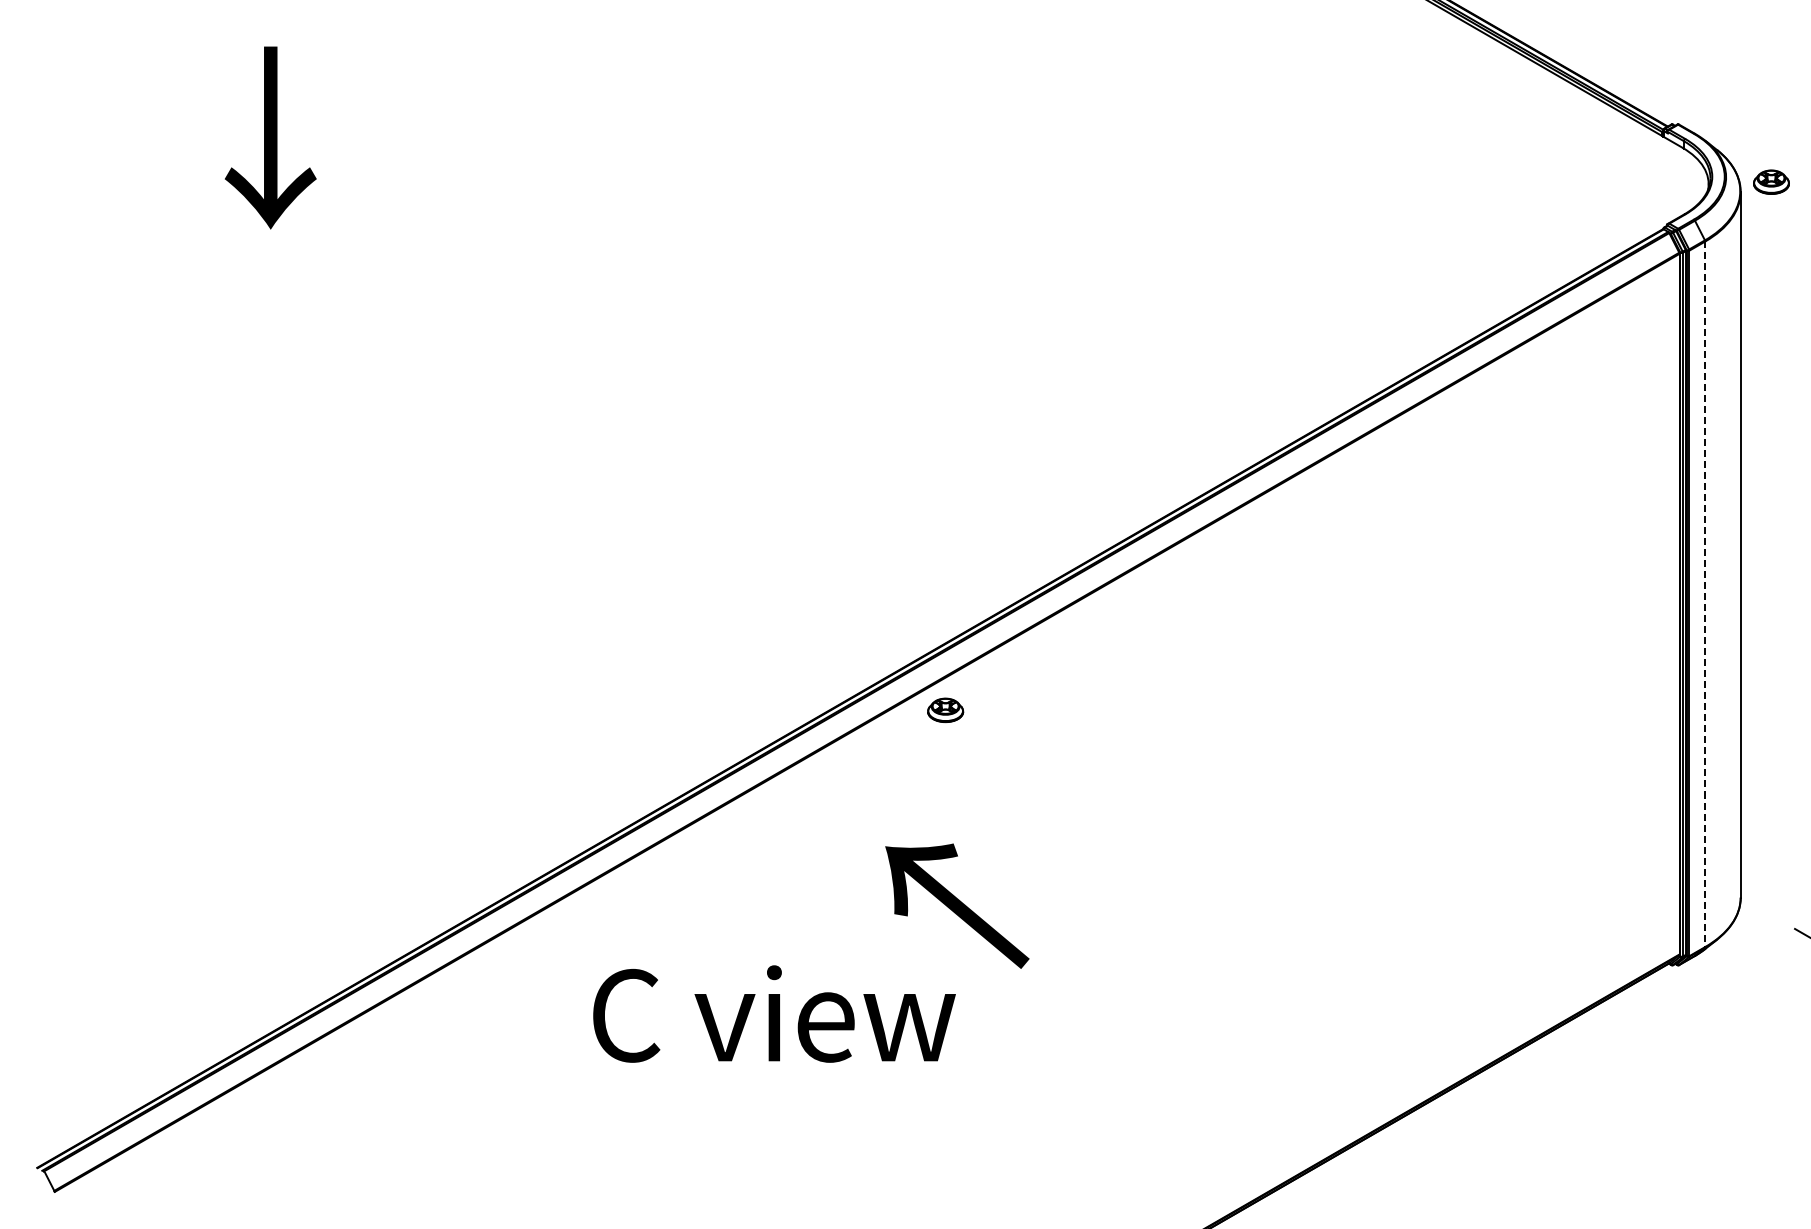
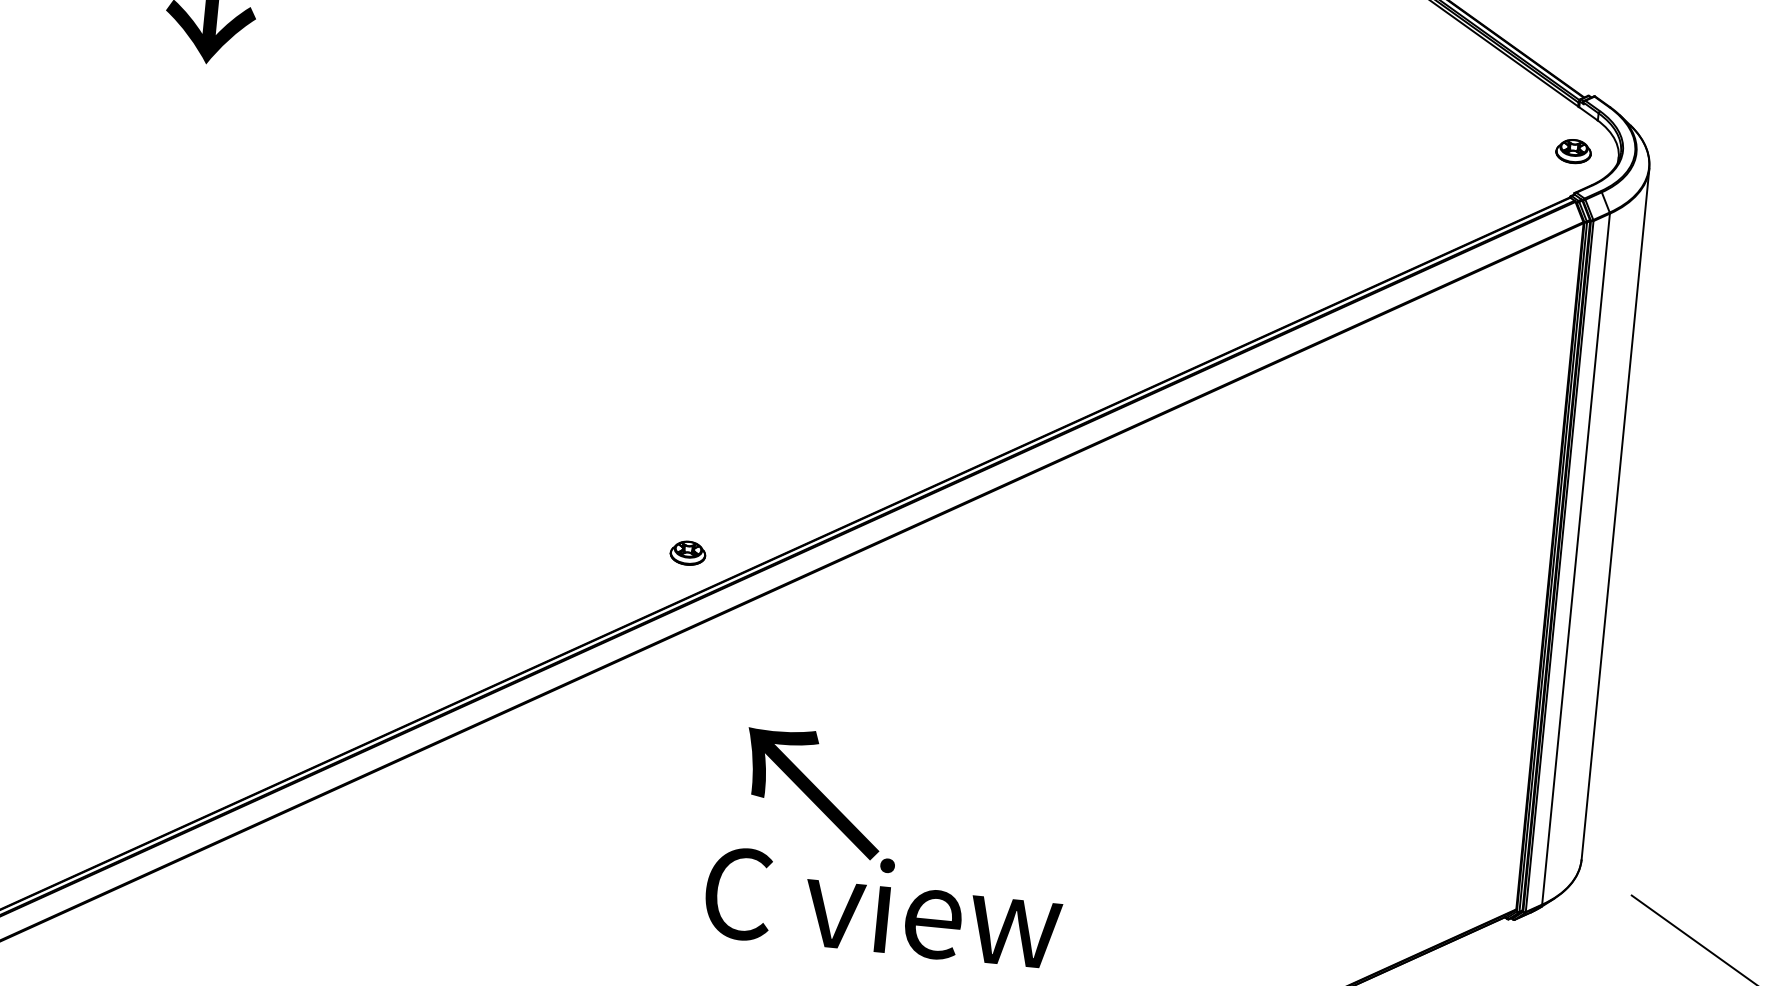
part: (1771, 181) -> (1573, 150), moved
line: (1705, 594) -> (1576, 559), dashed -> solid
part: (945, 709) -> (688, 552), moved
text: (774, 1013) -> (883, 905), moved

